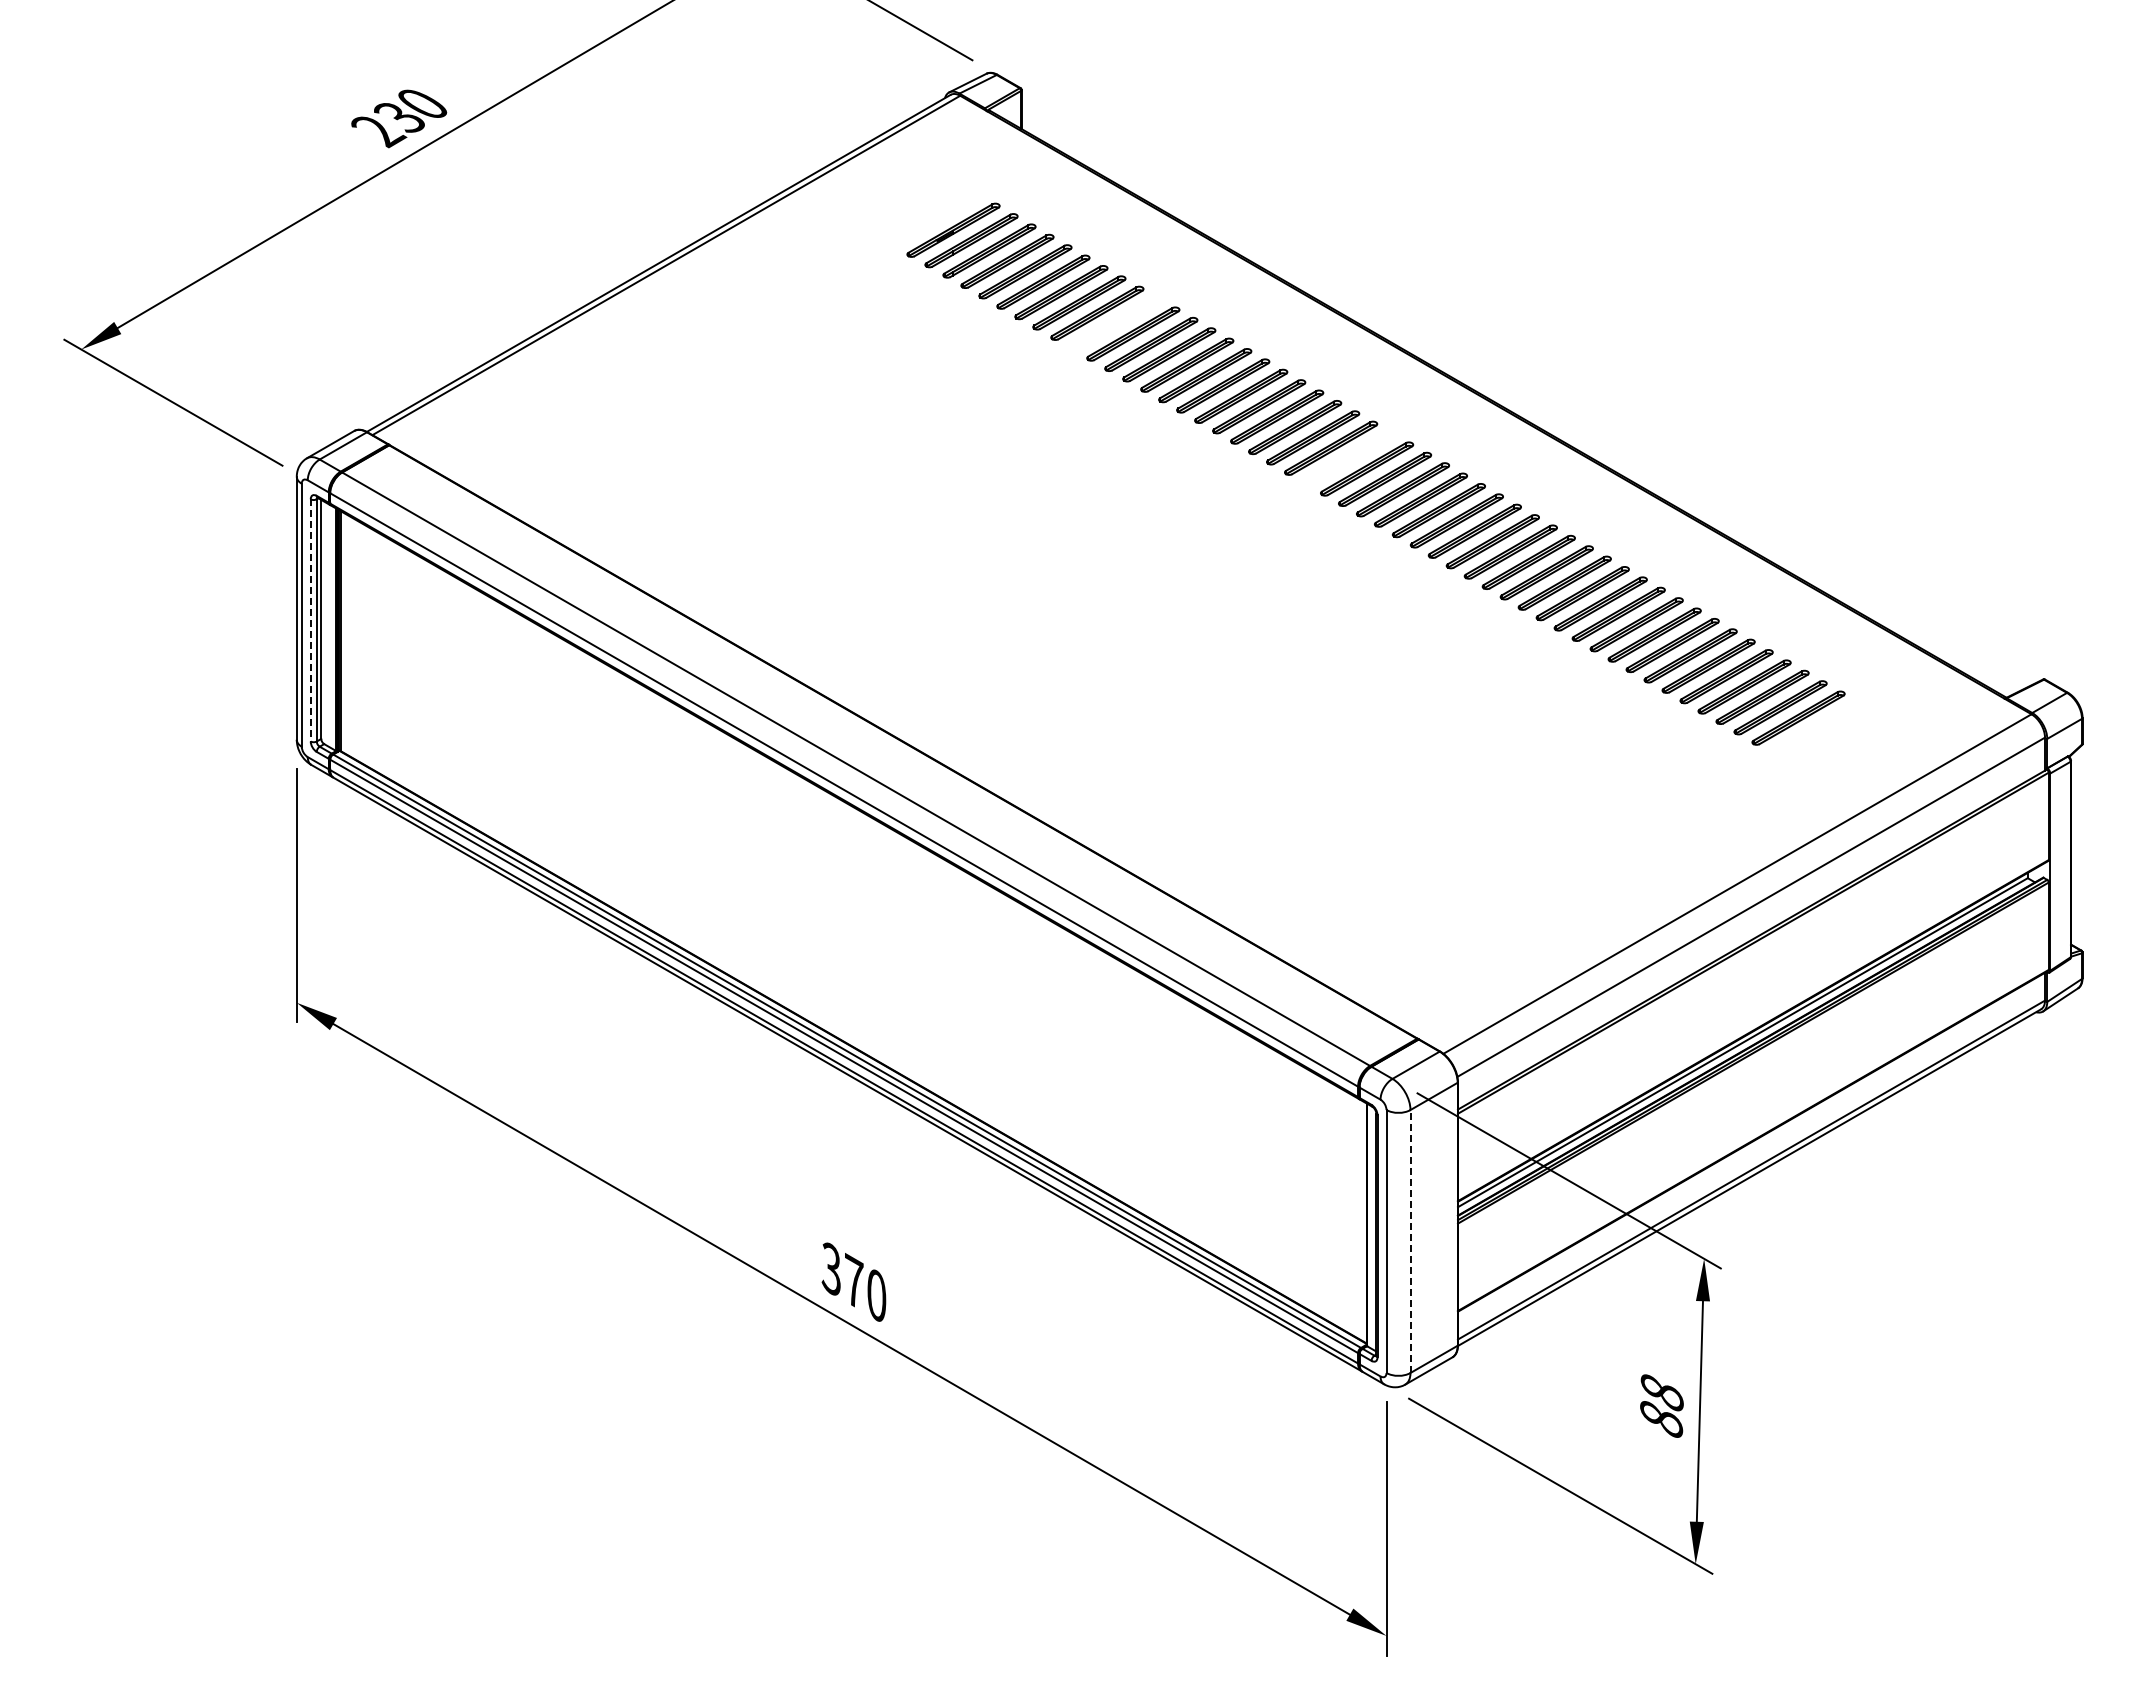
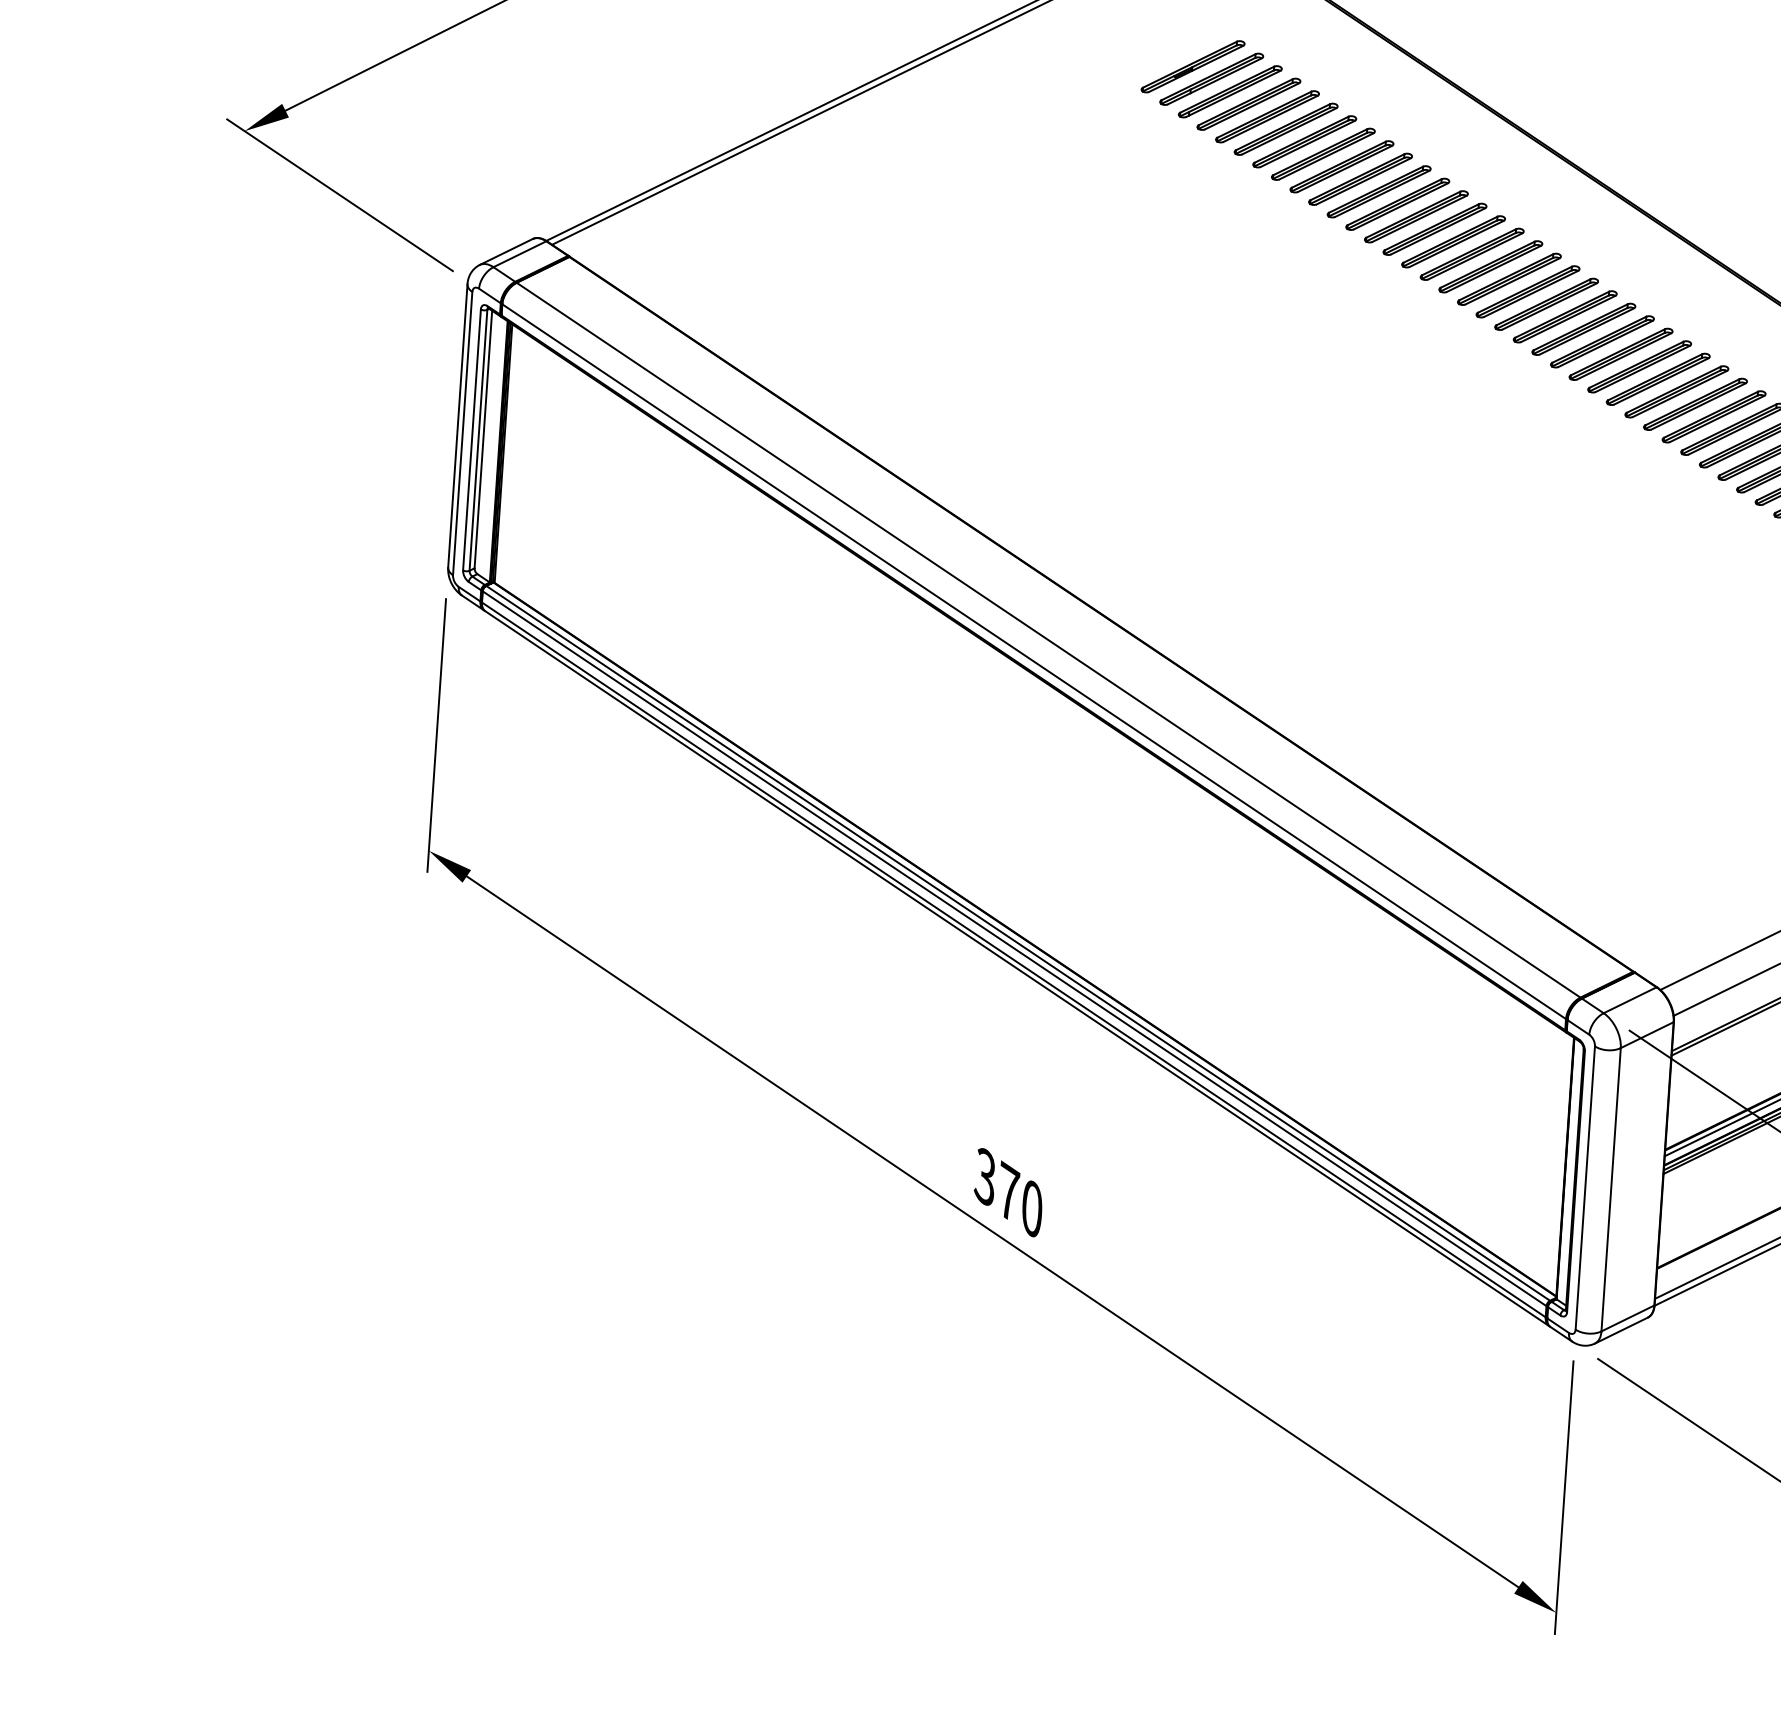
part: (1115, 323) -> (1360, 179), added
part: (1349, 458) -> (1602, 341), added
line: (310, 620) -> (471, 439), dashed -> solid
line: (1410, 1241) -> (1611, 1189), dashed -> solid

